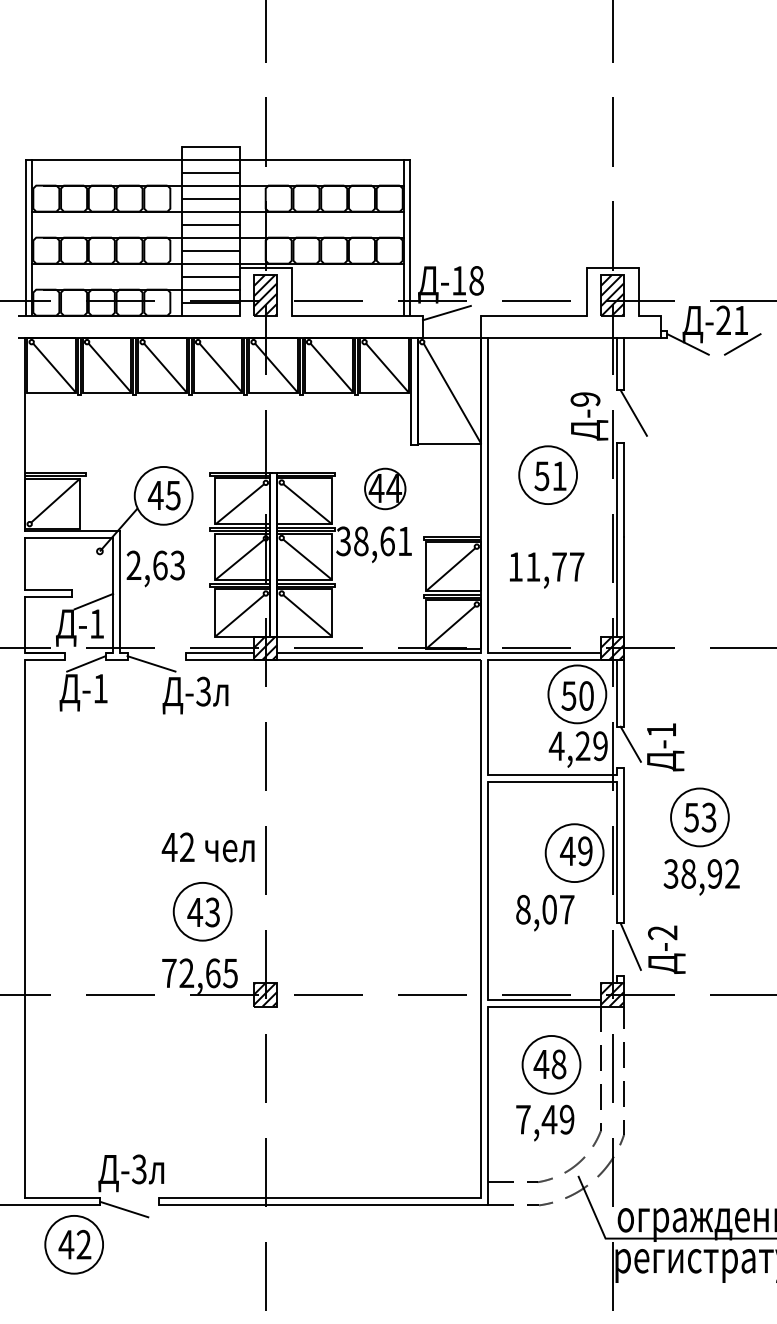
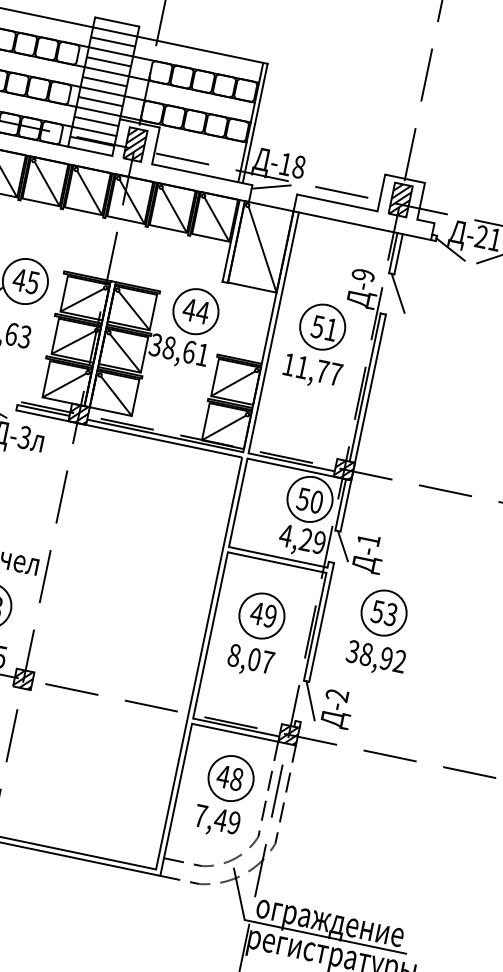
circle: (385, 488) -> (196, 311), size x1.43
text: (547, 570) -> (312, 372), moved
part: (574, 852) -> (261, 615), moved

